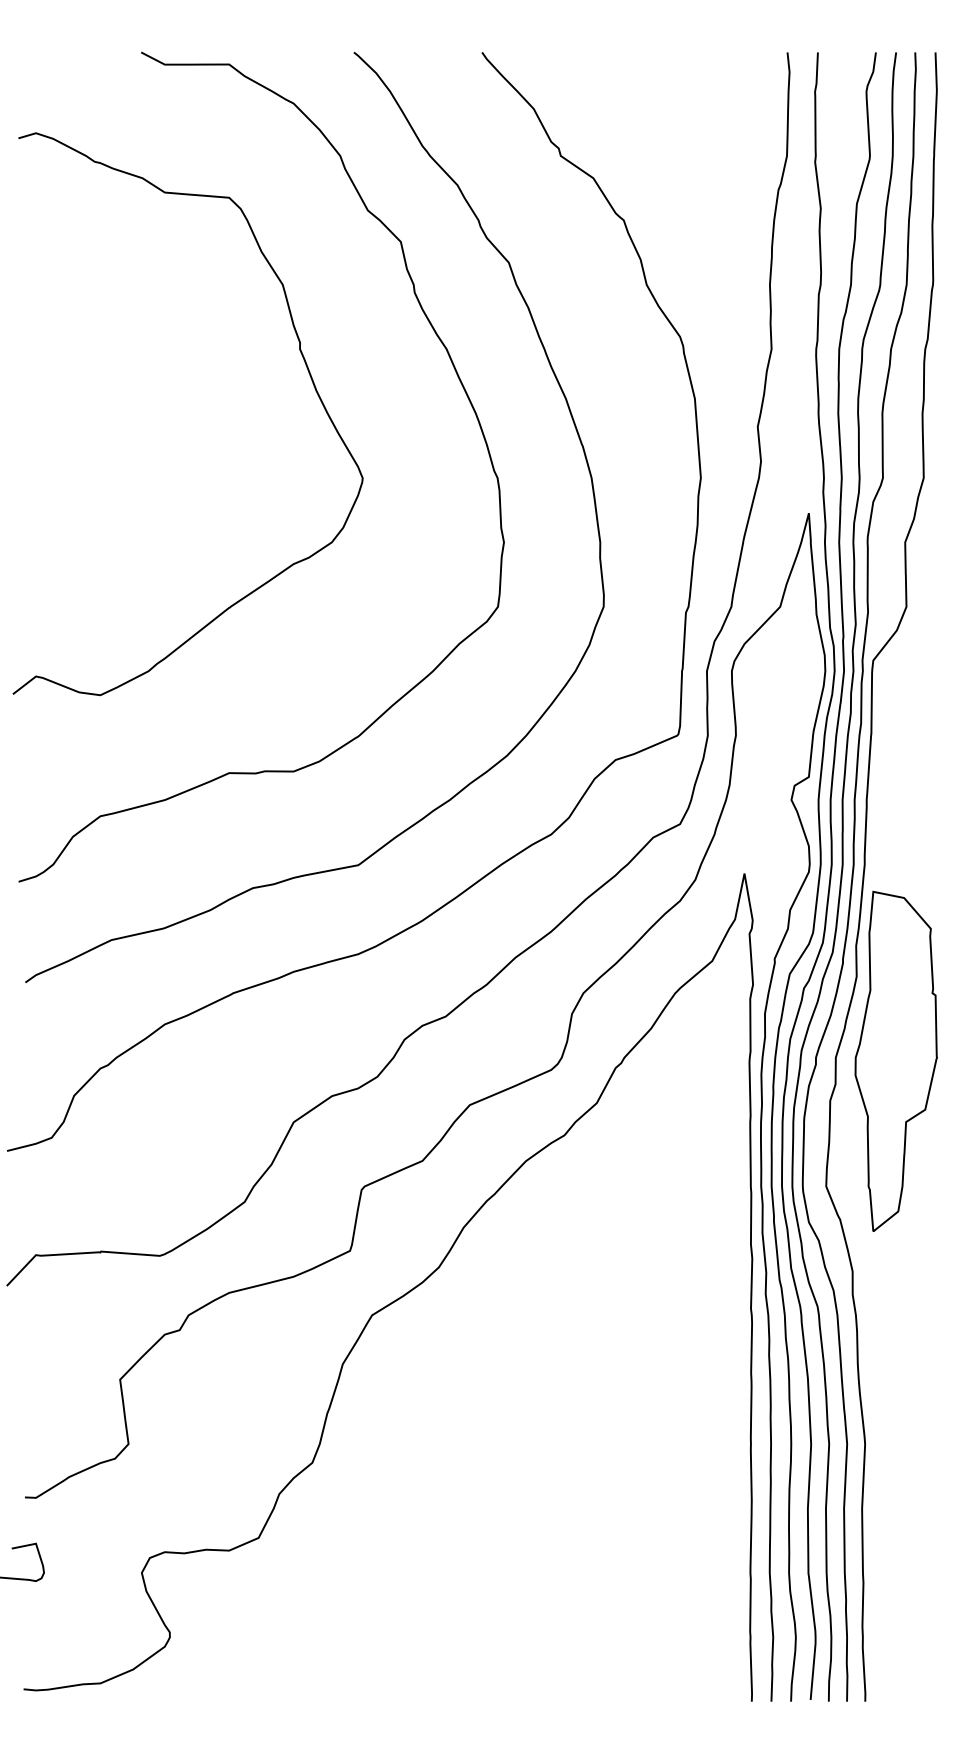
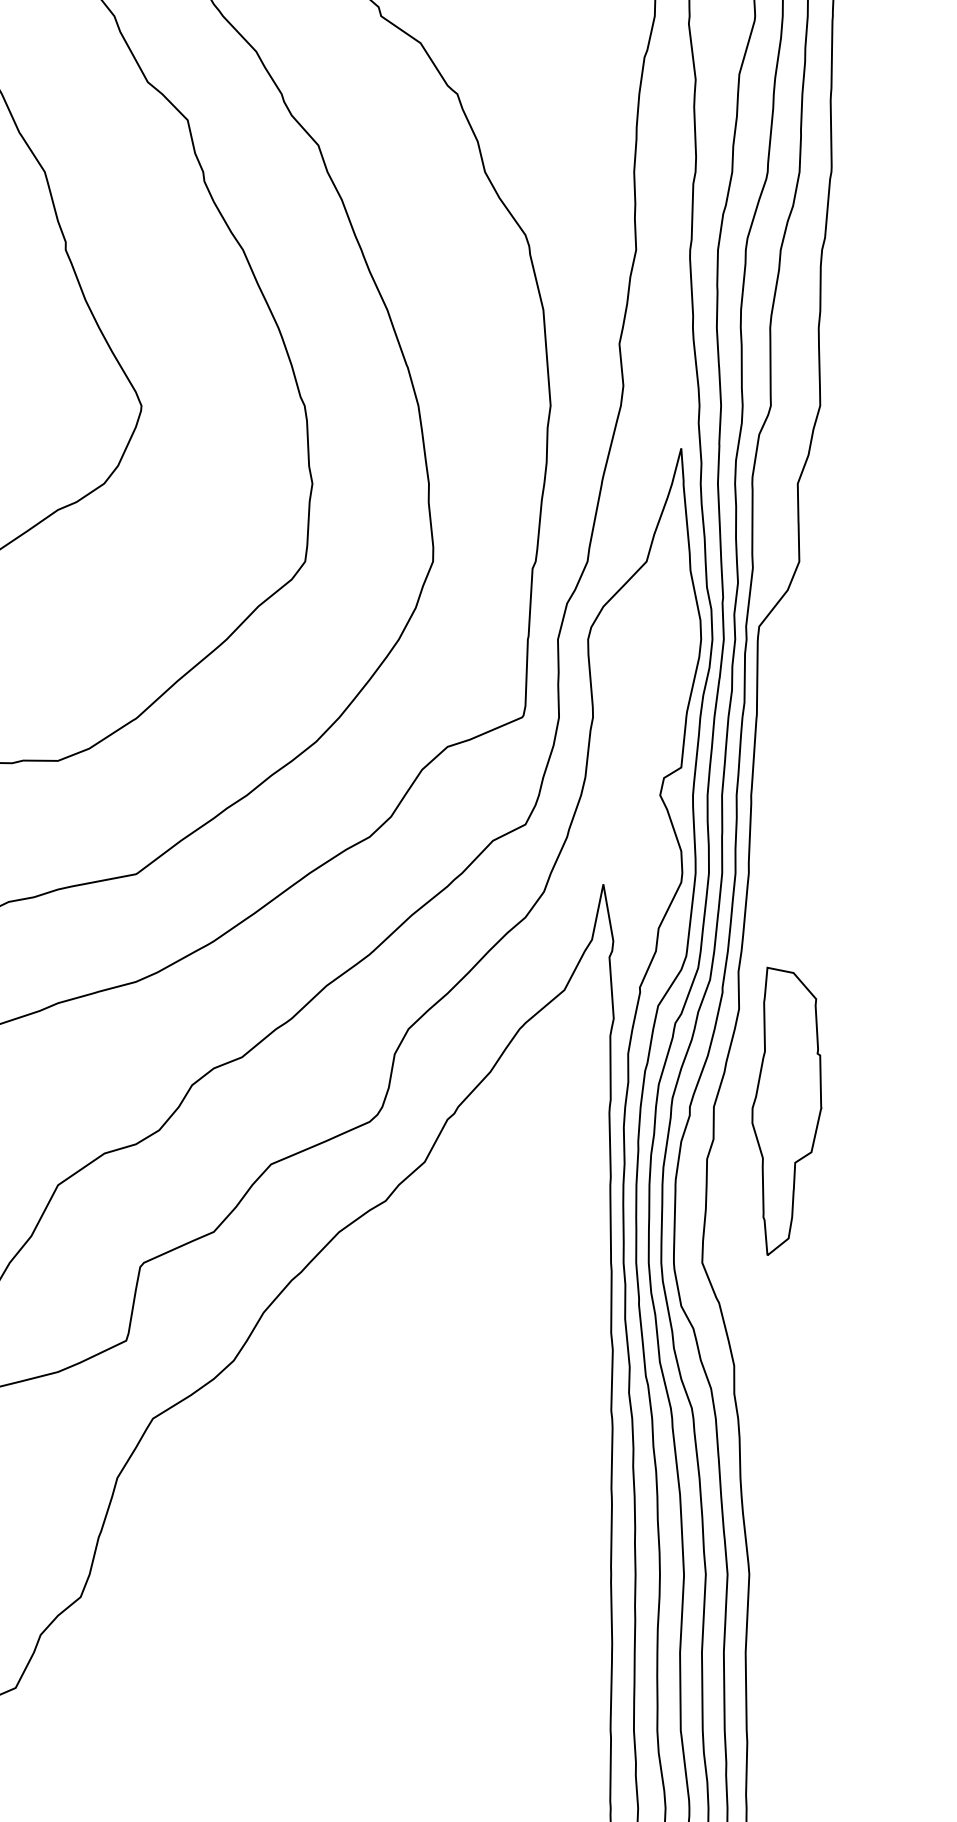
part: (895, 1060) -> (786, 1110), size x0.7

